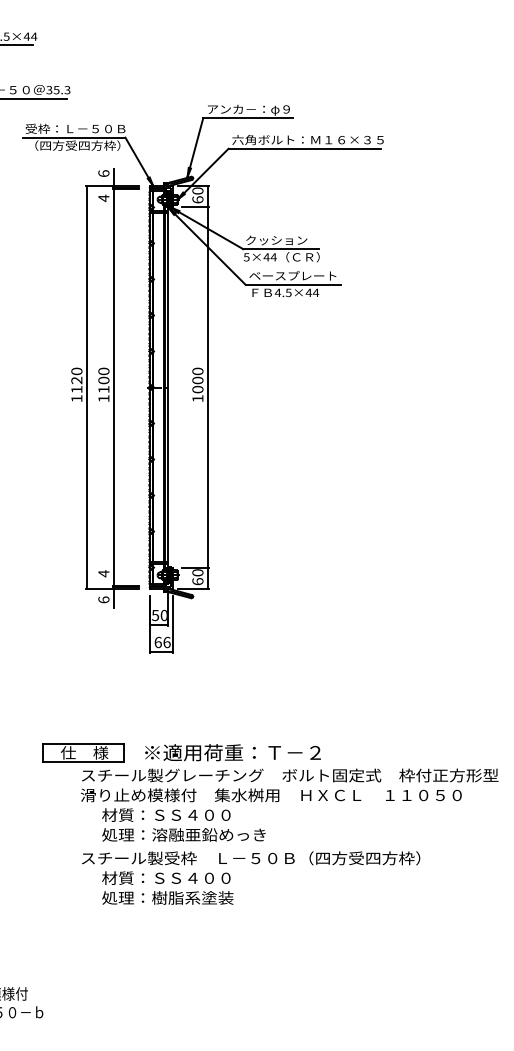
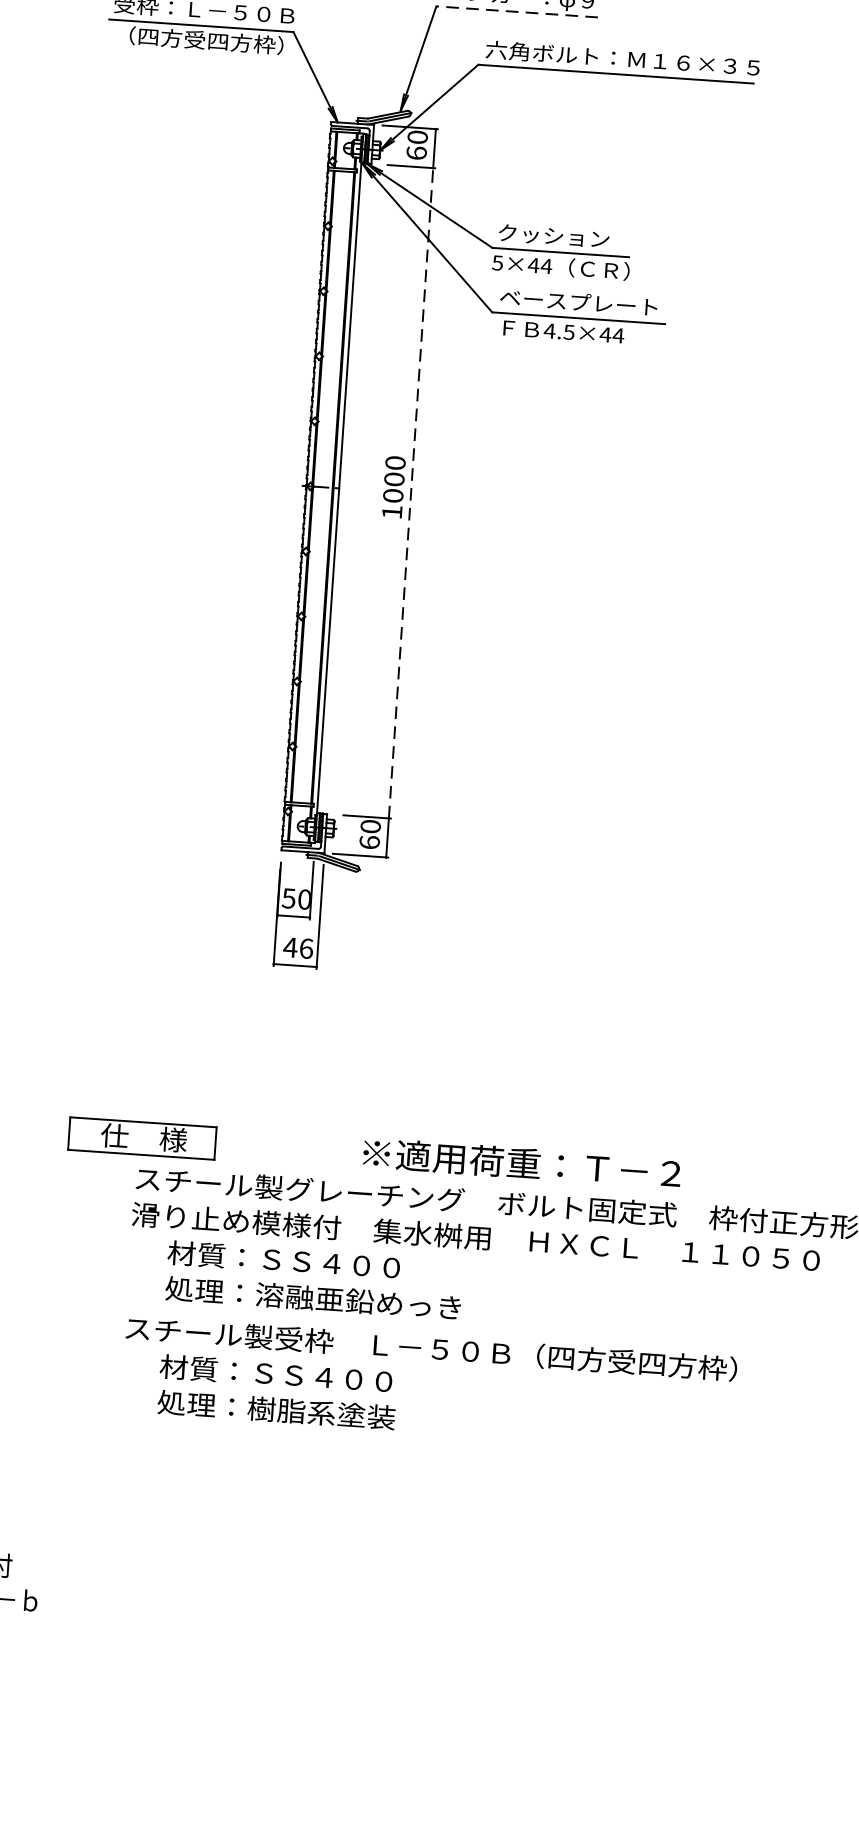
line: (248, 118) -> (518, 12), solid -> dashed
line: (207, 387) -> (410, 493), solid -> dashed
part: (105, 388) -> (226, 482), removed
text: (158, 642) -> (291, 947), 66 -> 46
text: (232, 752) -> (521, 1162), moved

